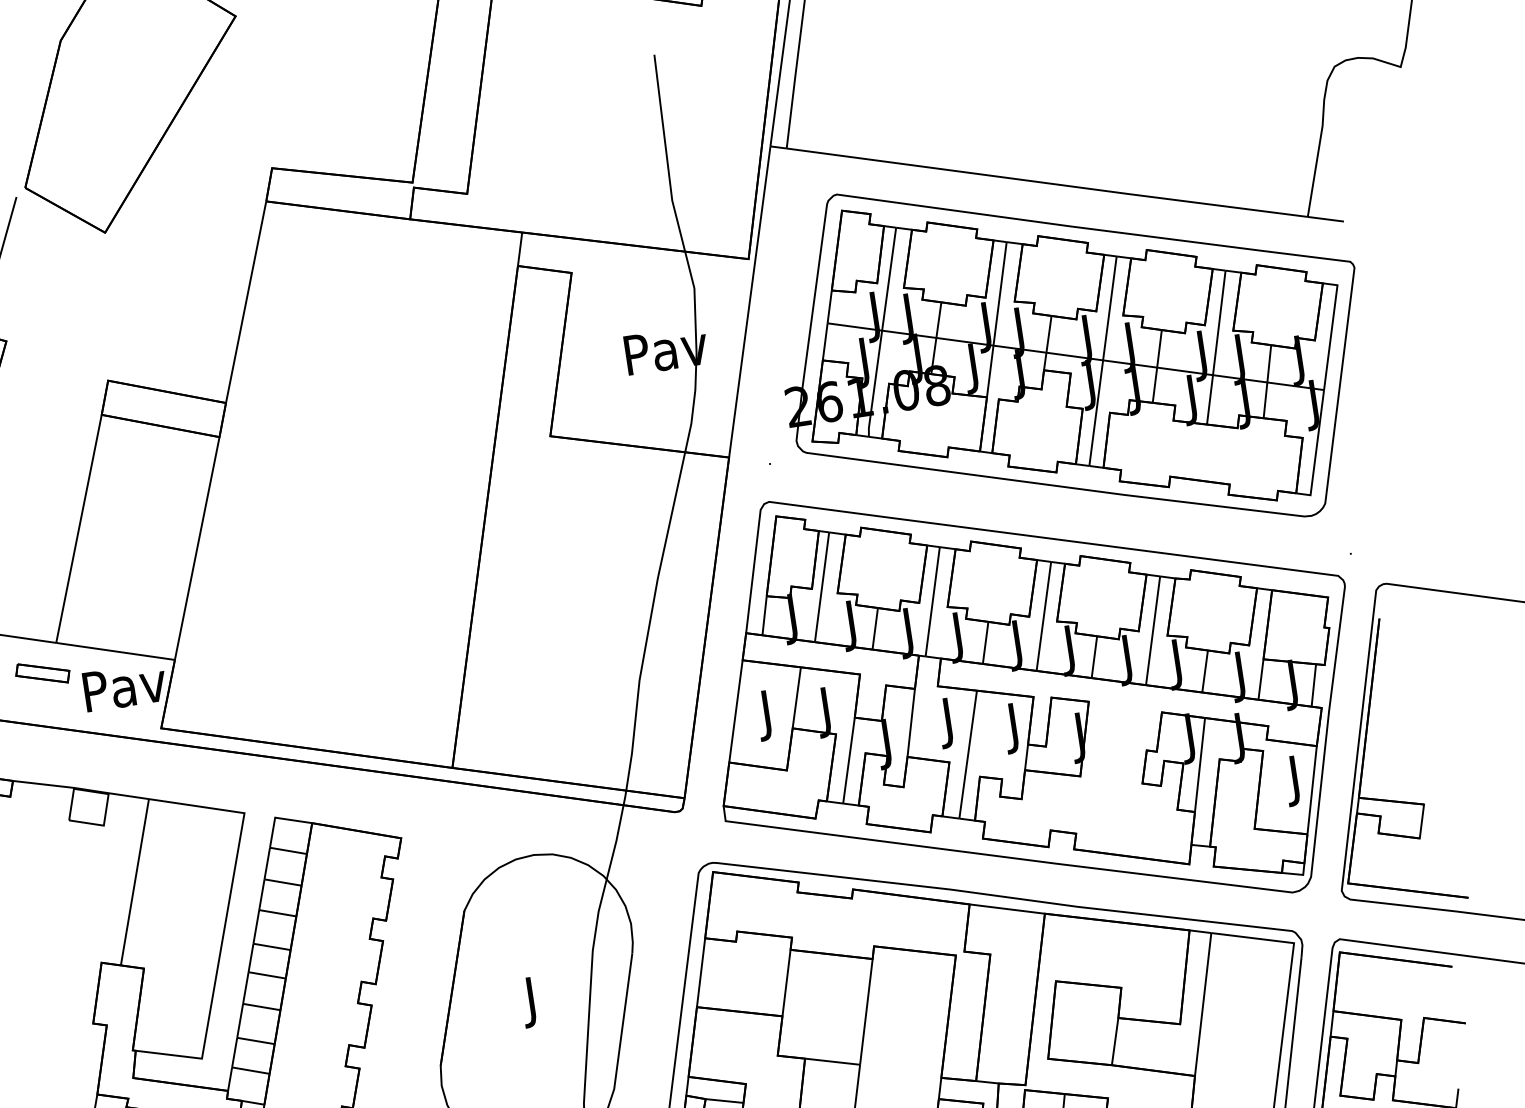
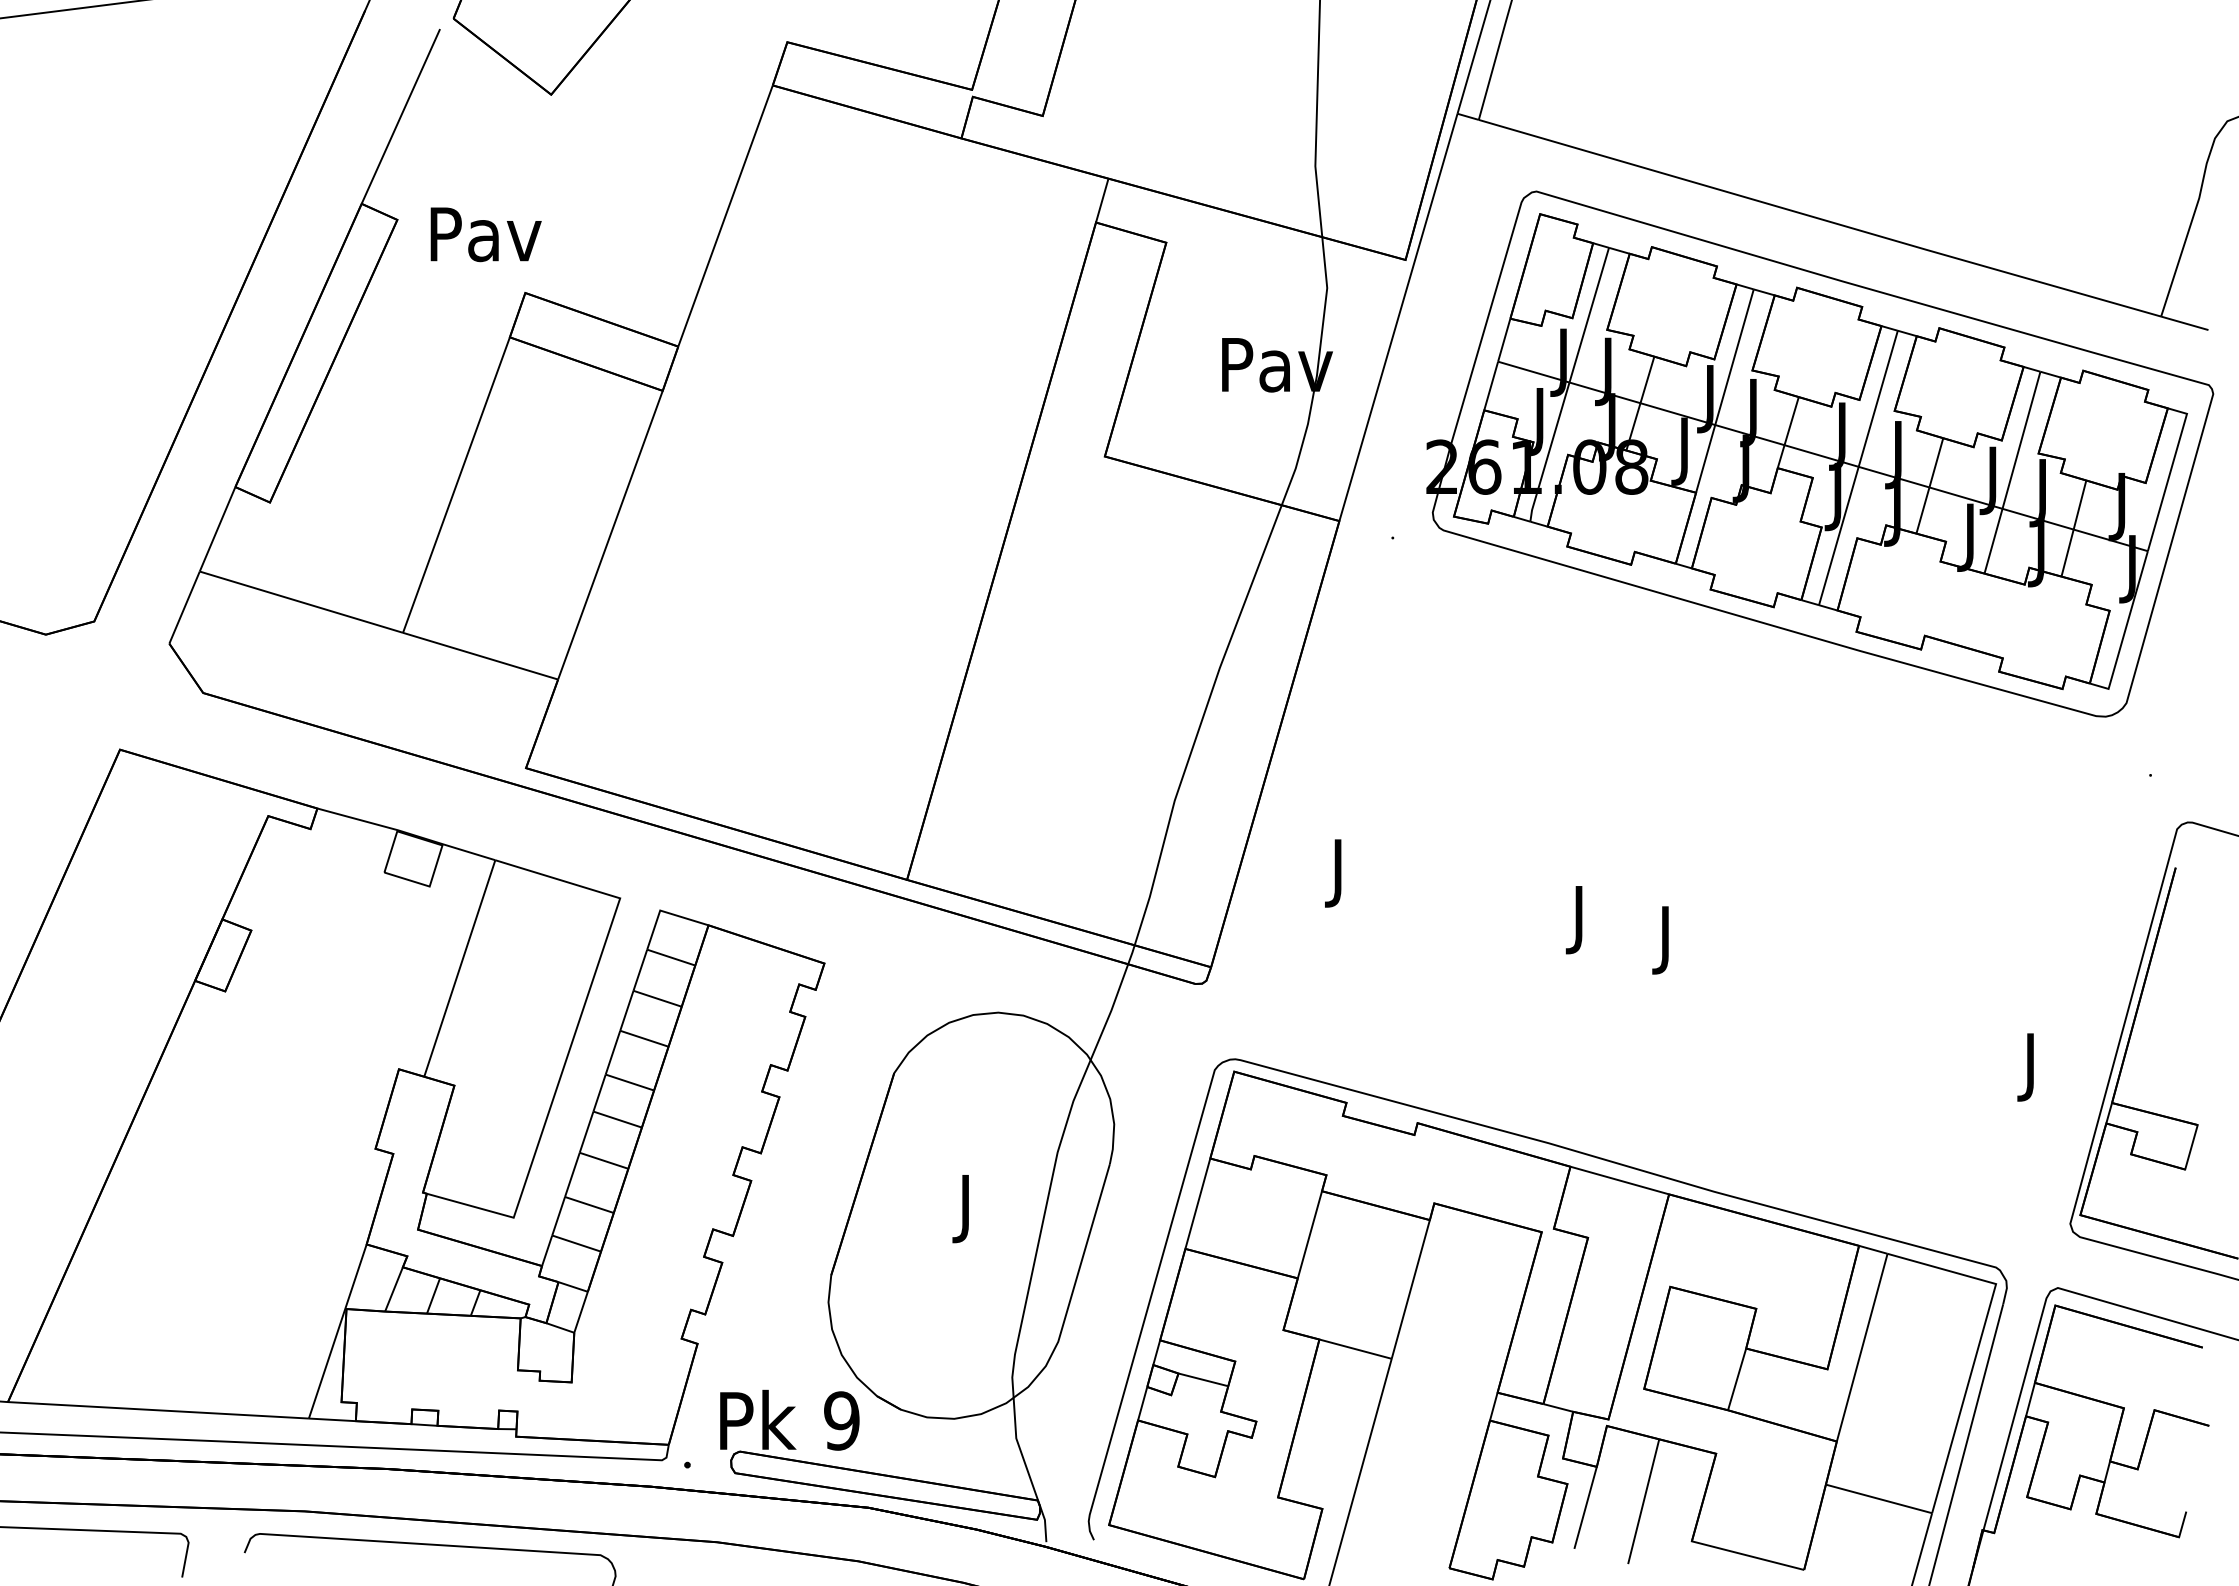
part: (42, 673) -> (378, 670), removed
text: (124, 686) -> (485, 234), moved
part: (1033, 696) -> (1698, 901), removed

